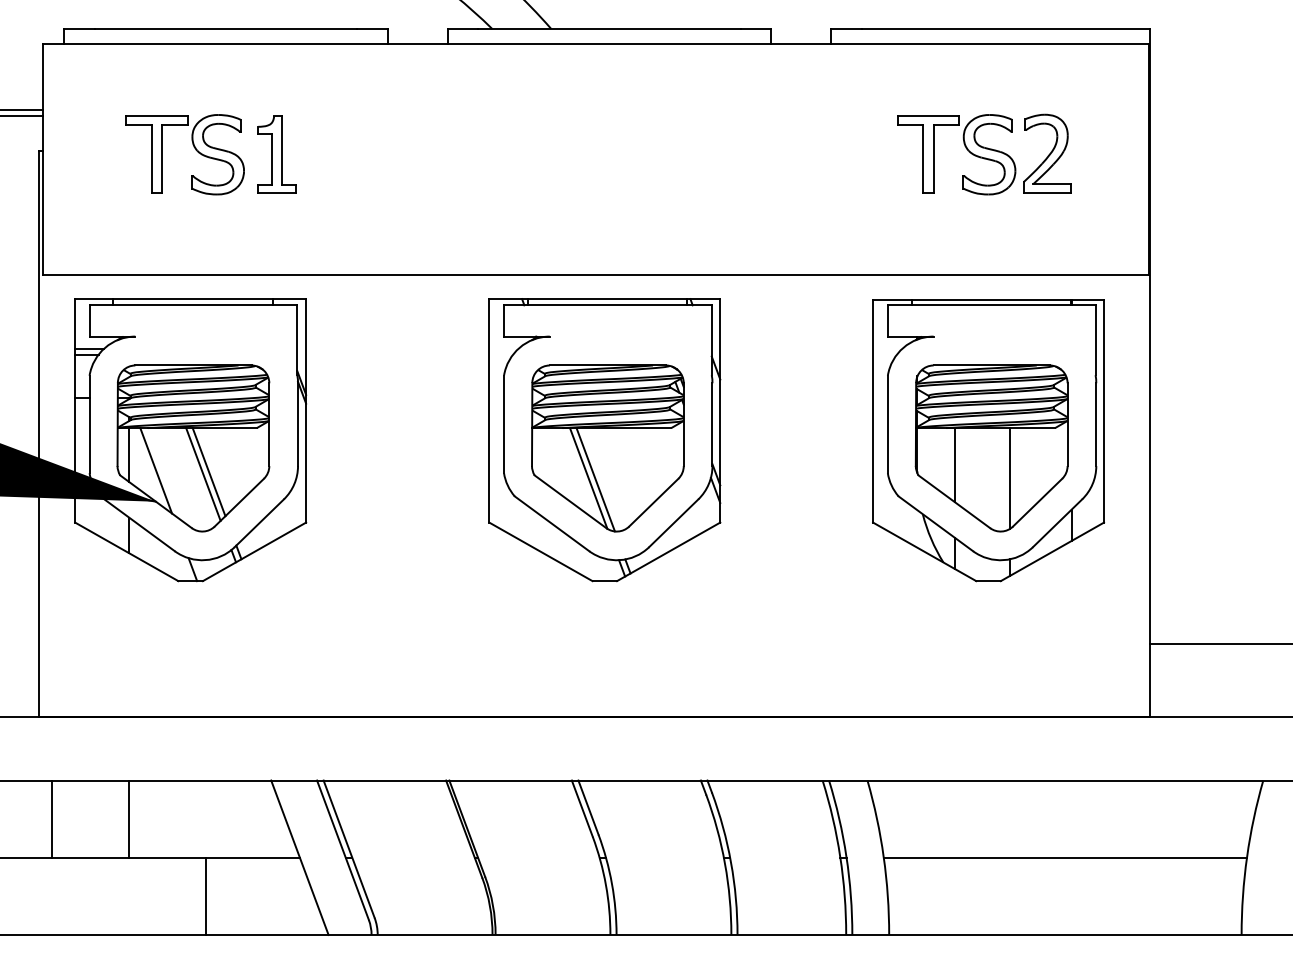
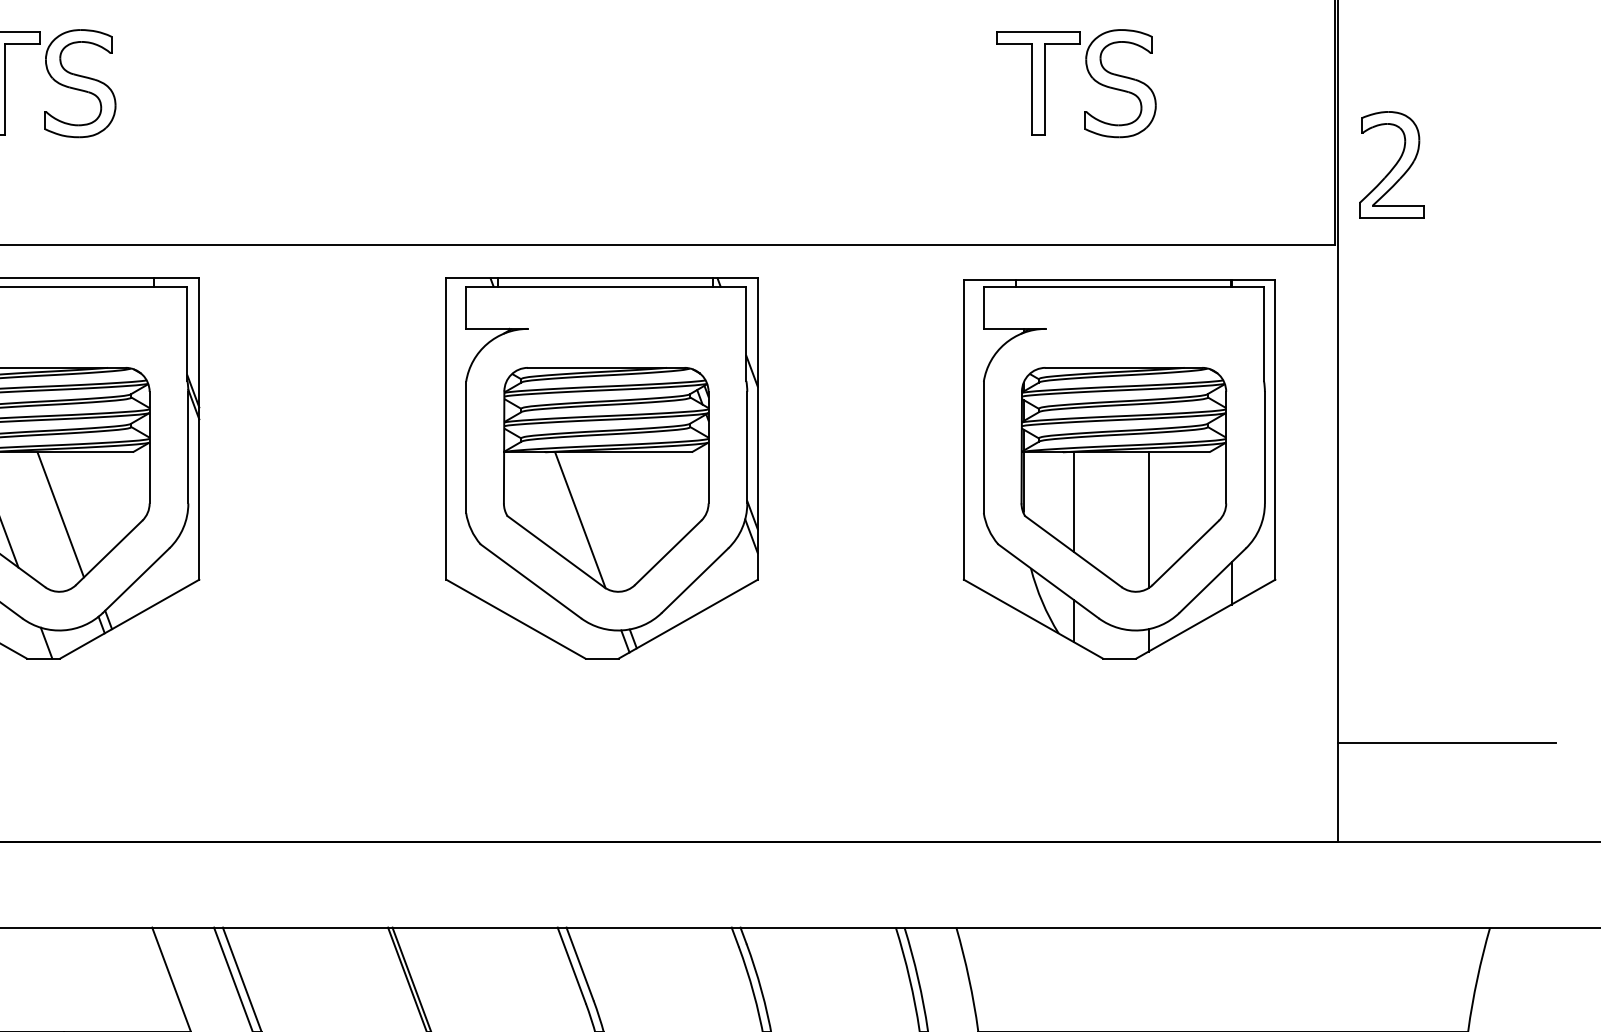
part: (1047, 153) -> (1391, 164), moved
part: (276, 154) -> (159, 83), removed
line: (208, 472) -> (67, 512), removed
line: (595, 479) -> (589, 521), removed

